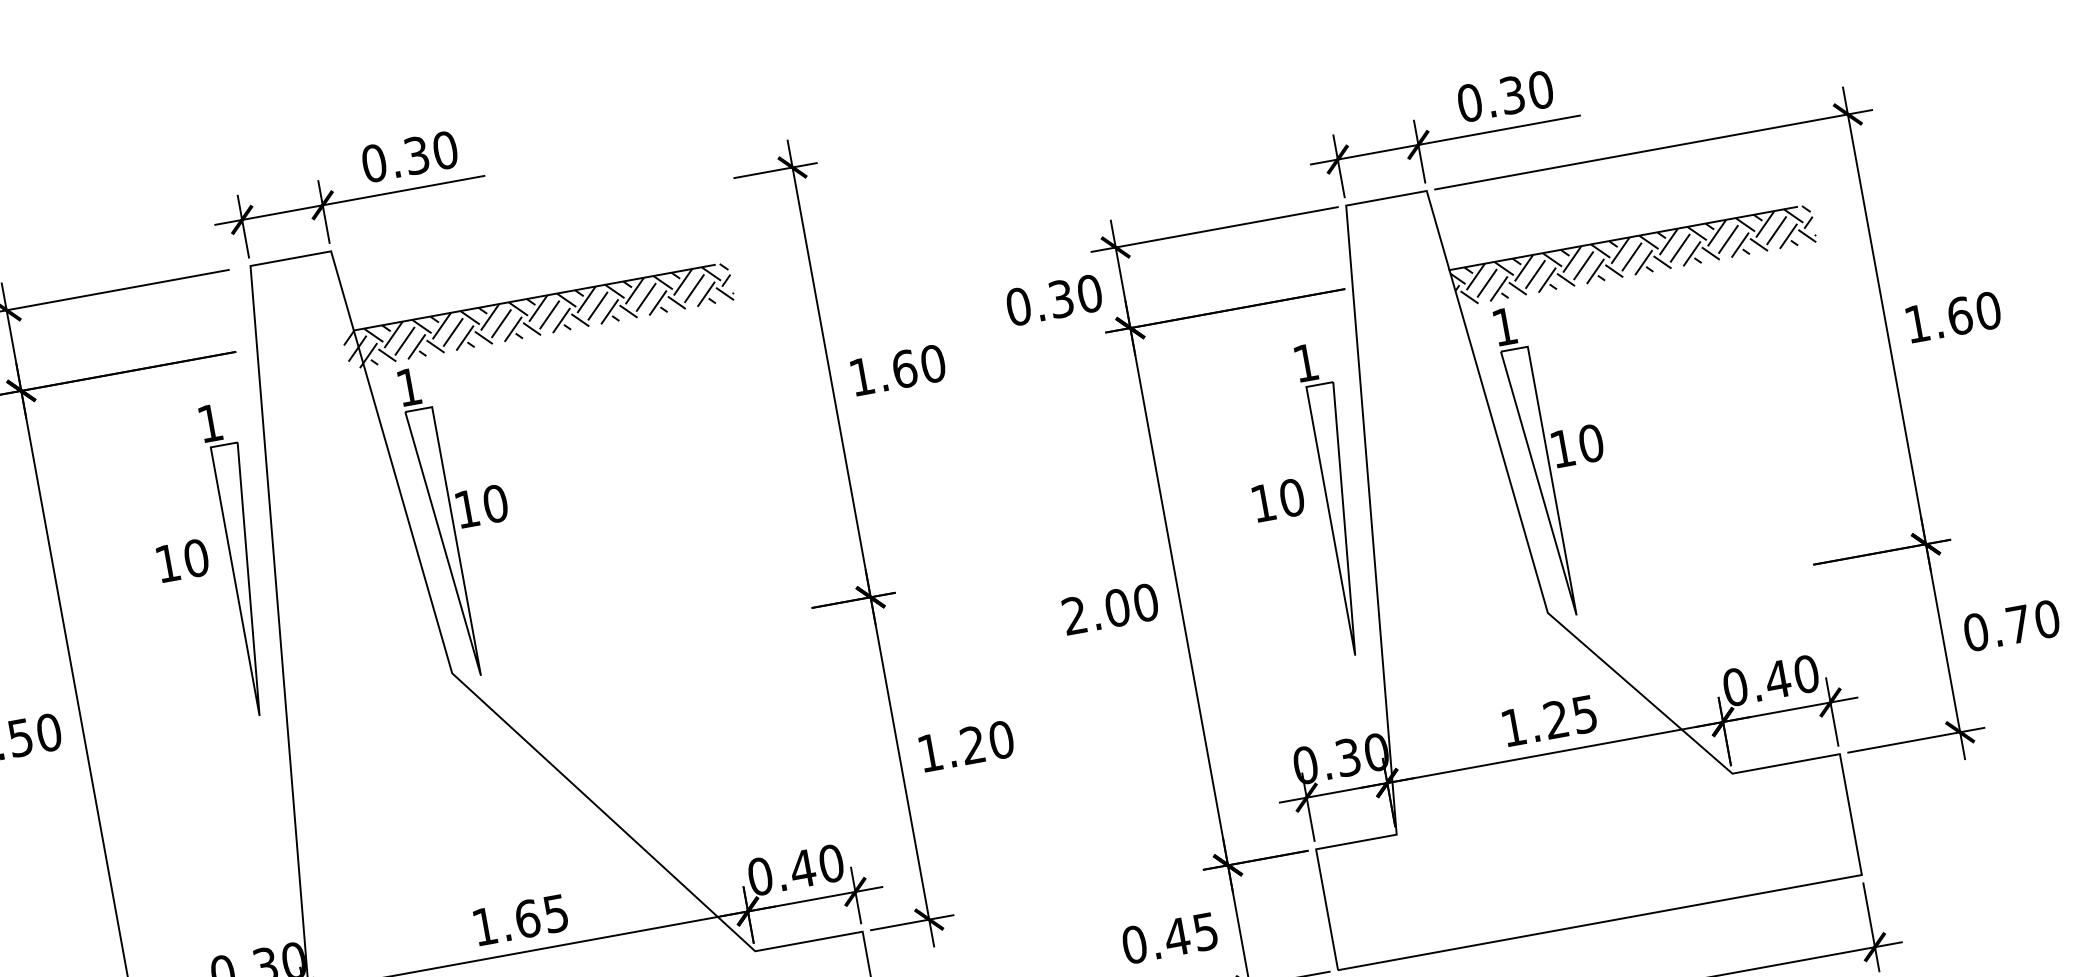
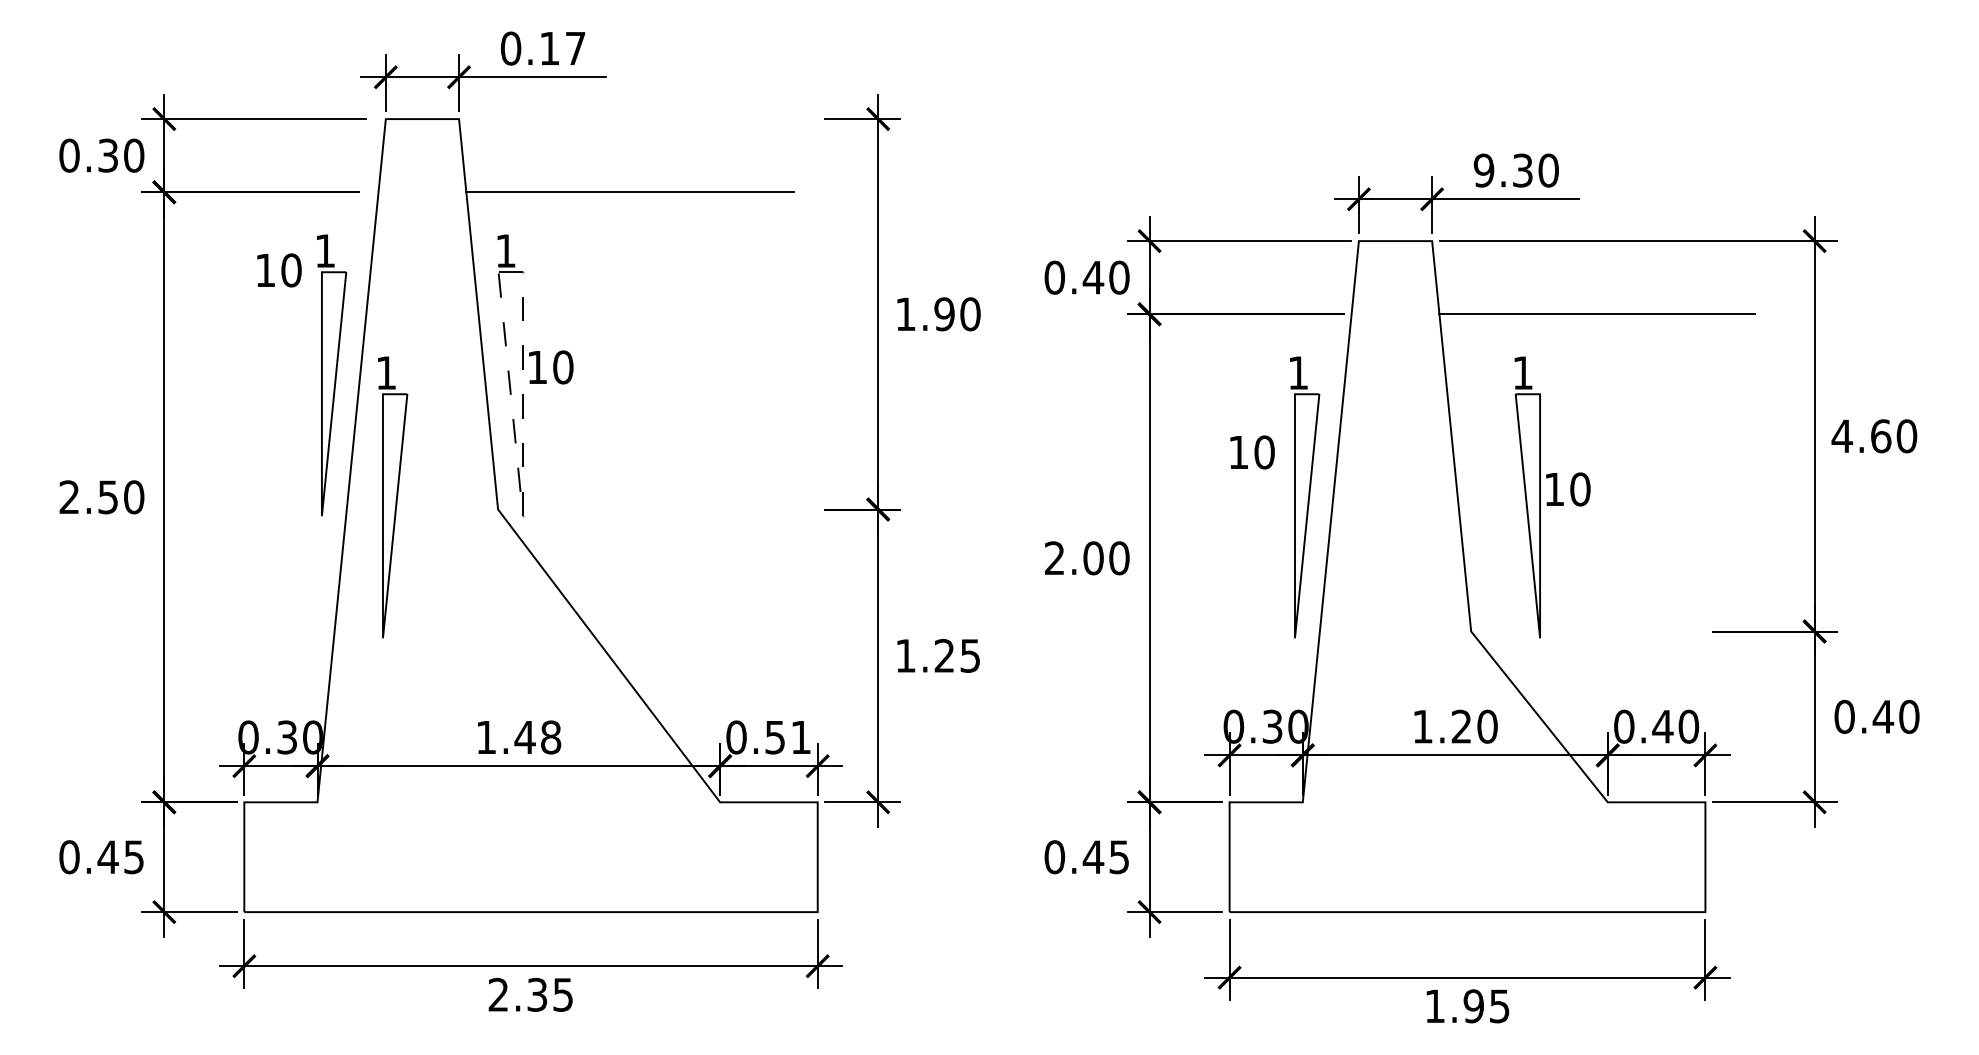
text: (1469, 102) -> (1483, 170), 0.30 -> 9.30
text: (430, 152) -> (562, 48), 0.30 -> 0.17
hatch: (1633, 256) -> (1603, 331), removed
text: (1061, 298) -> (1093, 277), 0.30 -> 0.40
hatch: (537, 316) -> (630, 209), removed
text: (1916, 323) -> (1841, 435), 1.60 -> 4.60
text: (904, 369) -> (944, 314), 1.60 -> 1.90
part: (1562, 457) -> (1552, 497), moved
text: (1278, 500) -> (1252, 452), moved
text: (183, 560) -> (279, 270), moved
text: (2018, 624) -> (1883, 716), 0.70 -> 0.40
line: (478, 662) -> (522, 504), solid -> dashed
part: (334, 681) -> (393, 497), added
text: (1584, 714) -> (1487, 726), 1.25 -> 1.20
text: (1001, 739) -> (970, 655), 1.20 -> 1.25
text: (816, 866) -> (787, 737), 0.40 -> 0.51
text: (541, 916) -> (537, 737), 1.65 -> 1.48

